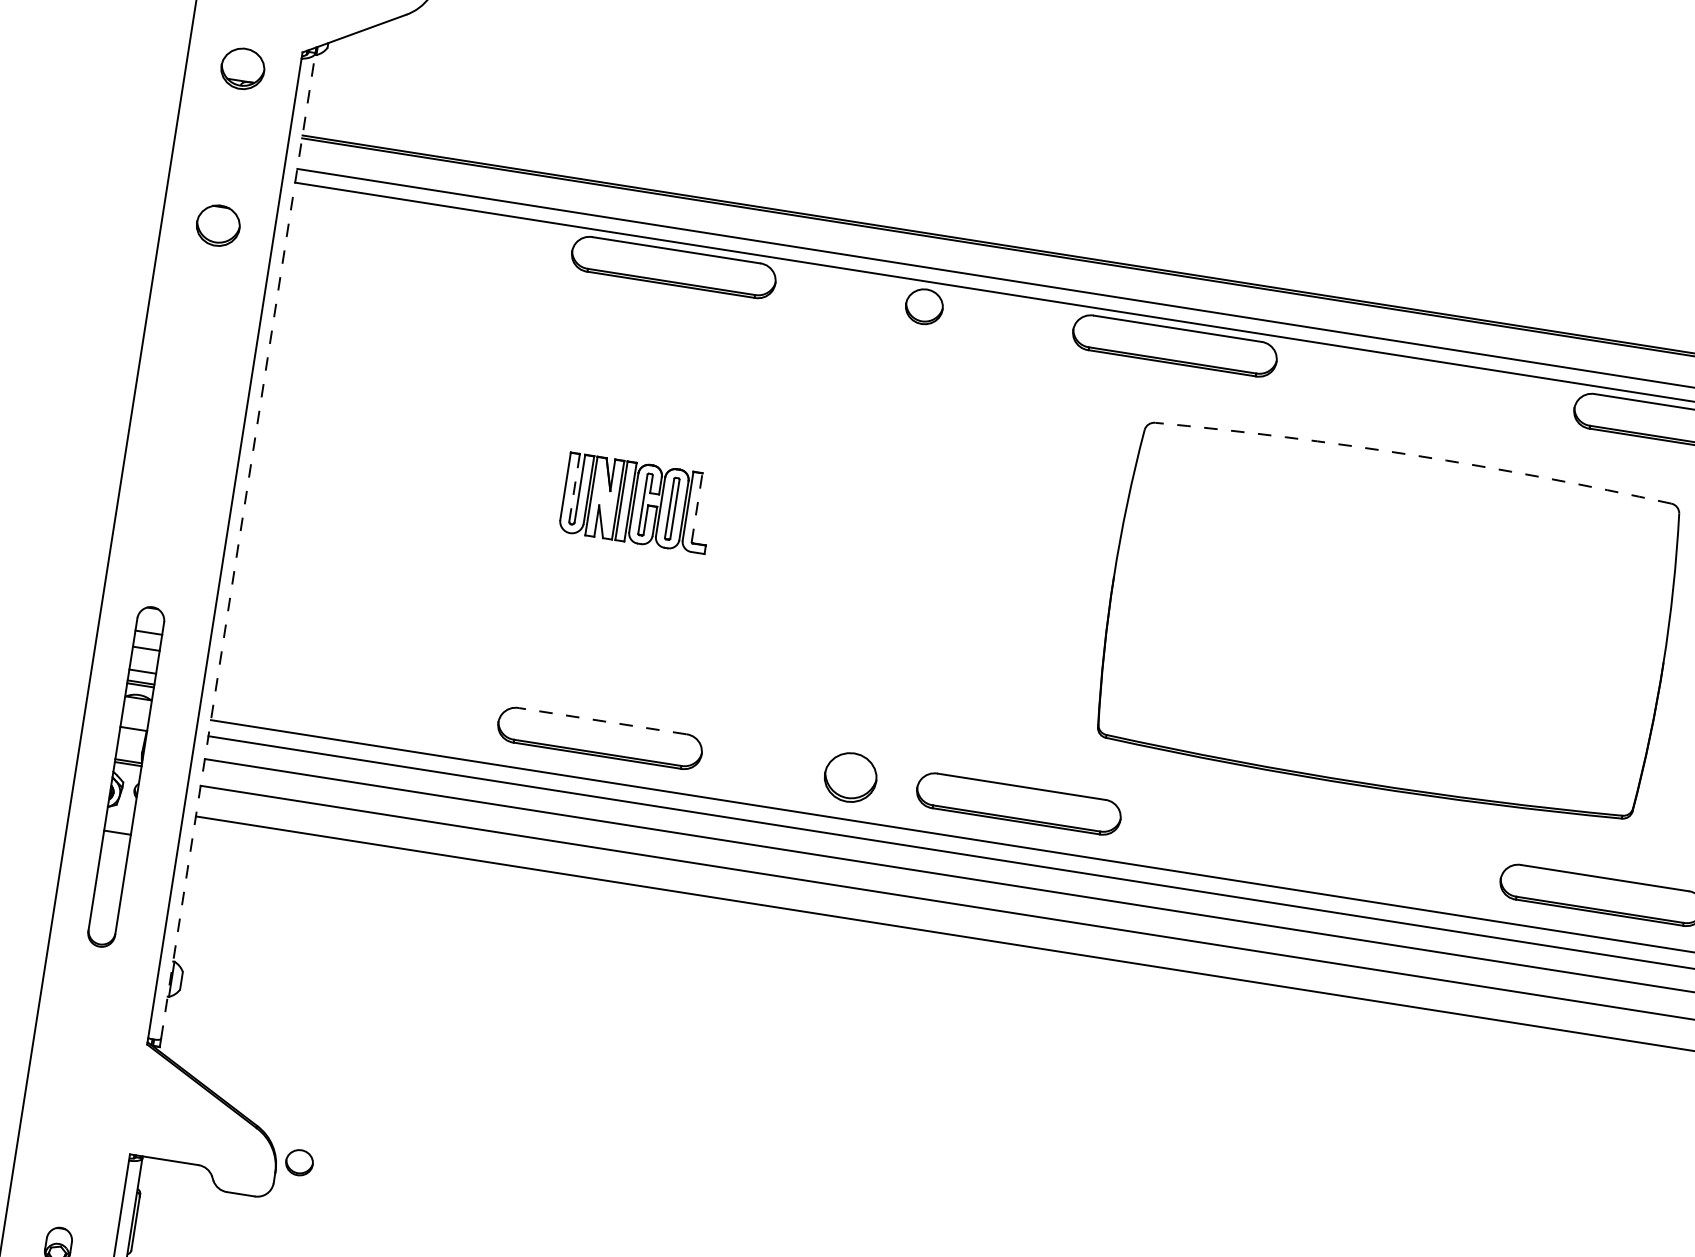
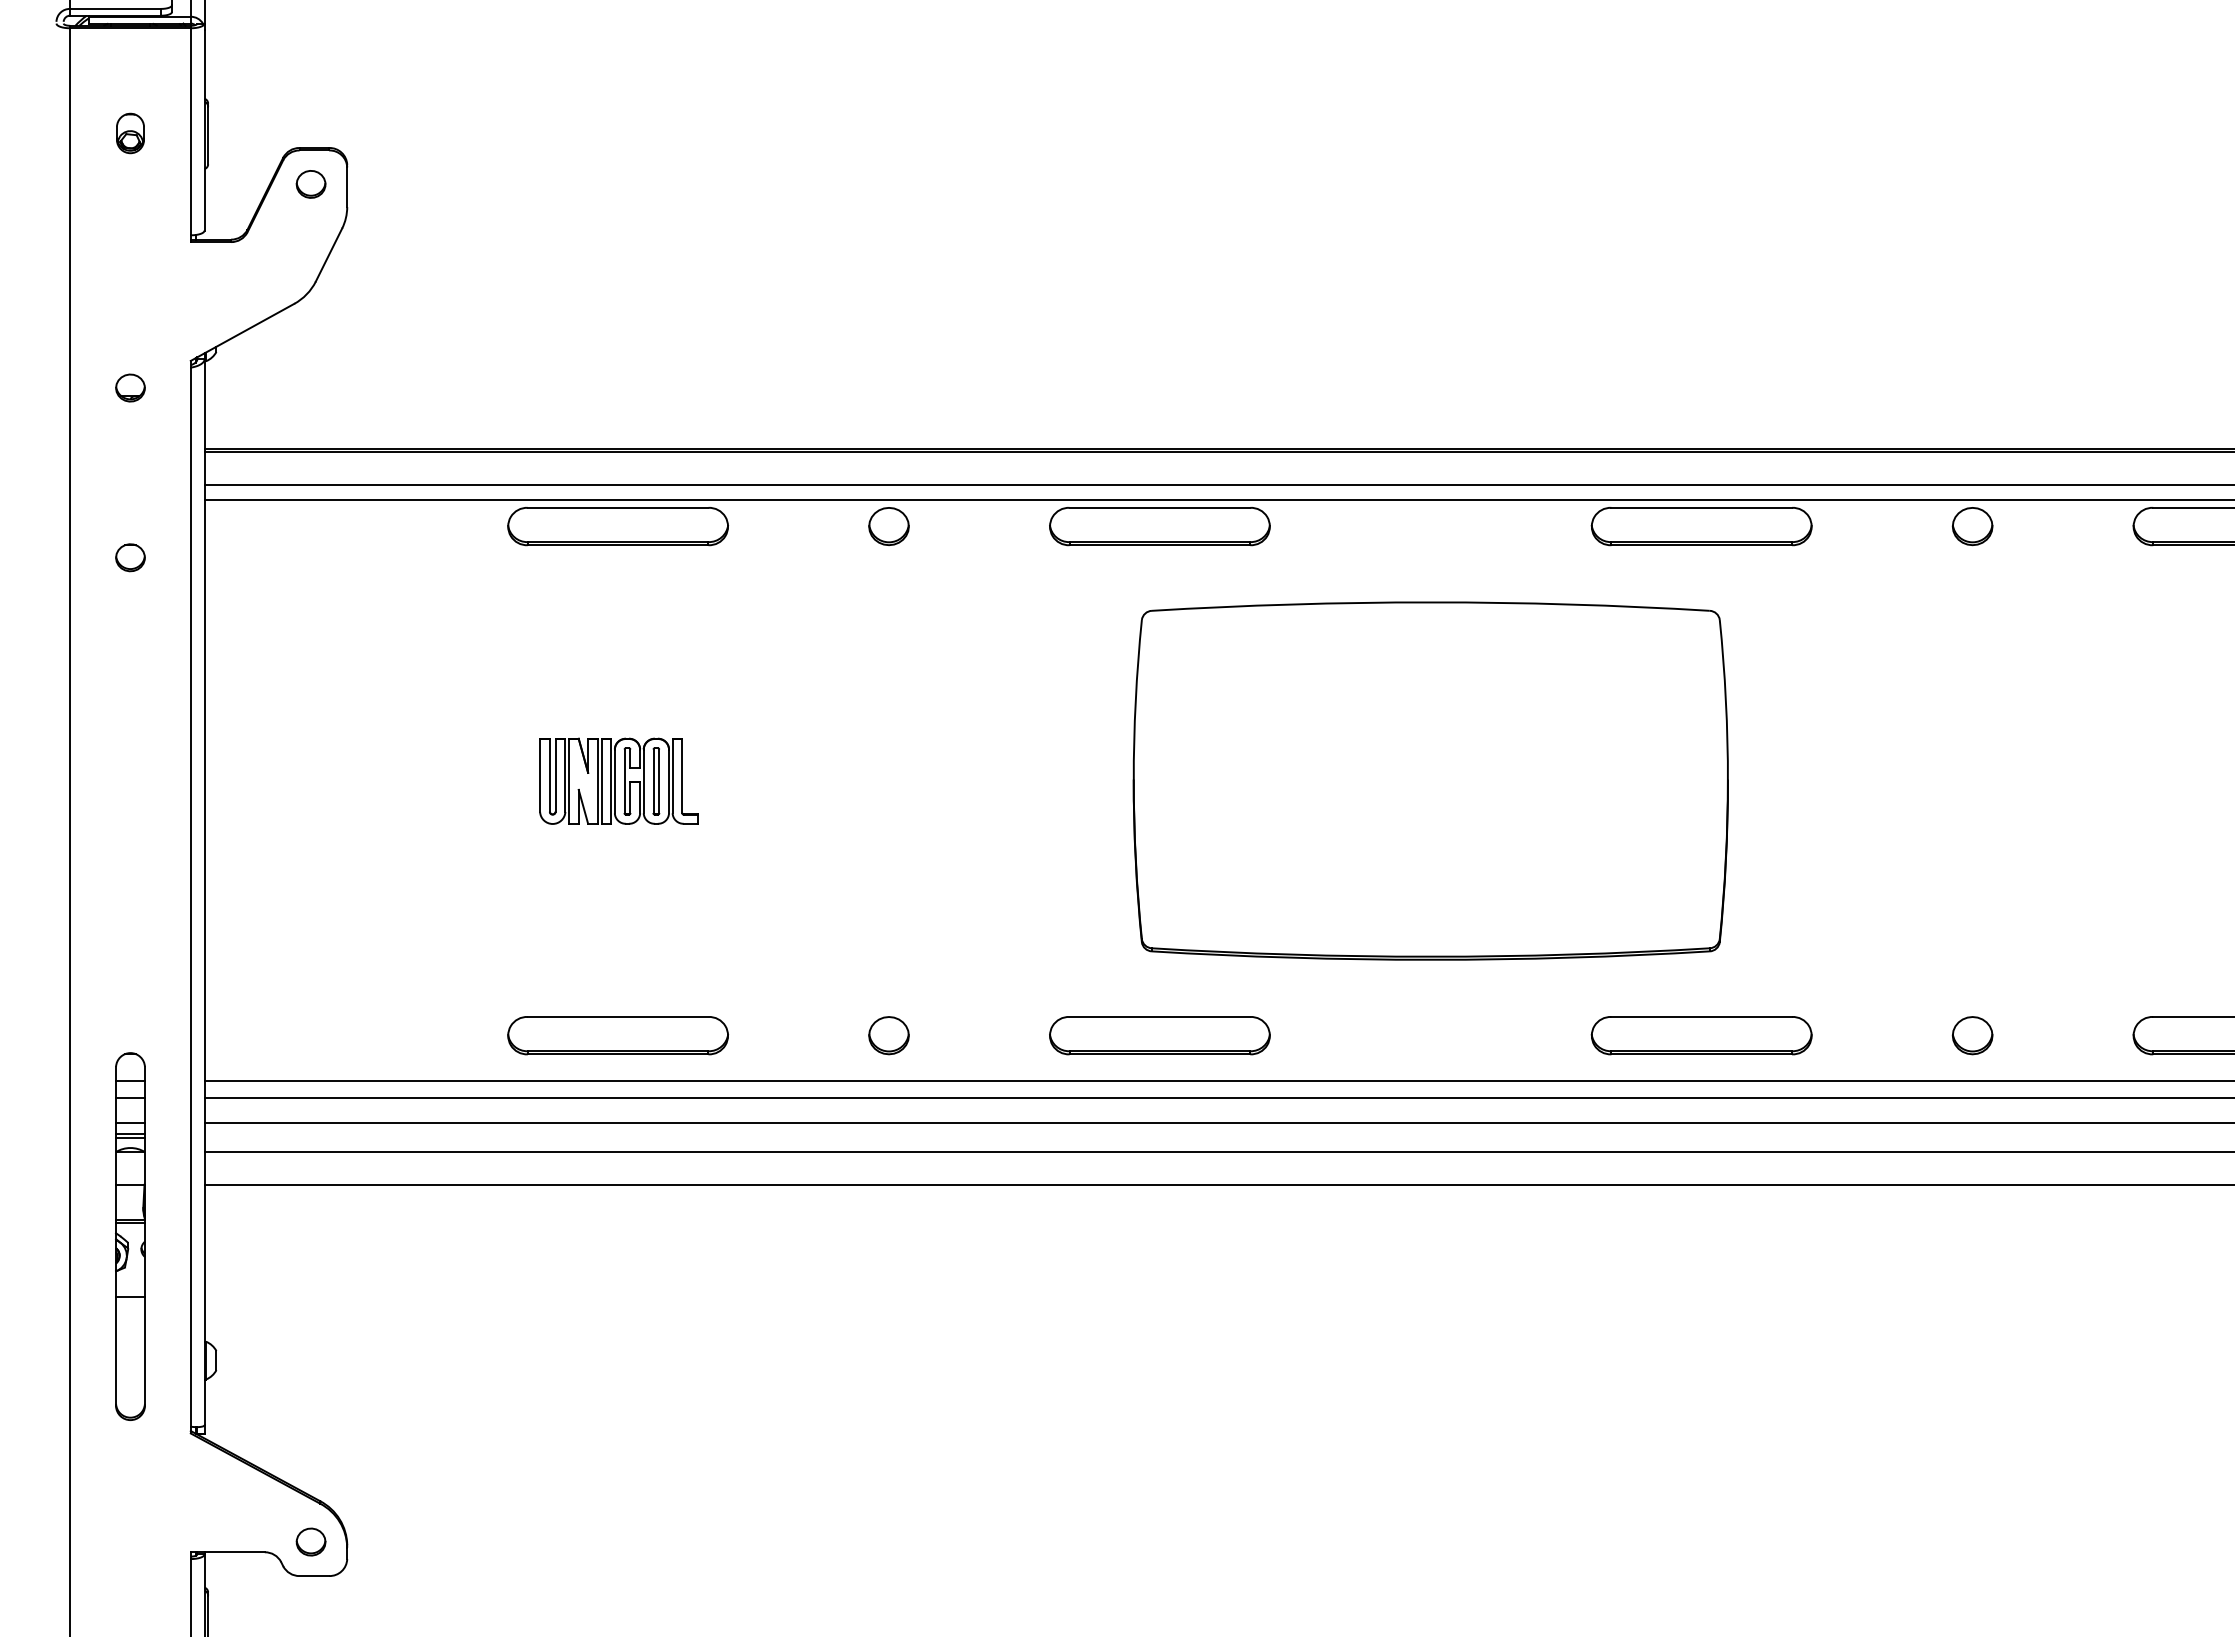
part: (242, 68) -> (130, 387), size x0.62
part: (218, 225) -> (130, 557), size x0.62
arc: (1414, 455) -> (1430, 602), dashed -> solid
line: (574, 486) -> (549, 774), dashed -> solid
line: (697, 507) -> (682, 775), dashed -> solid
line: (238, 546) -> (204, 892), dashed -> solid
line: (602, 721) -> (617, 1017), dashed -> solid
part: (126, 776) -> (130, 1236), moved
part: (850, 777) -> (888, 1035), size x0.71
part: (1018, 803) -> (1159, 1035), moved
part: (299, 1162) -> (310, 1541), moved

